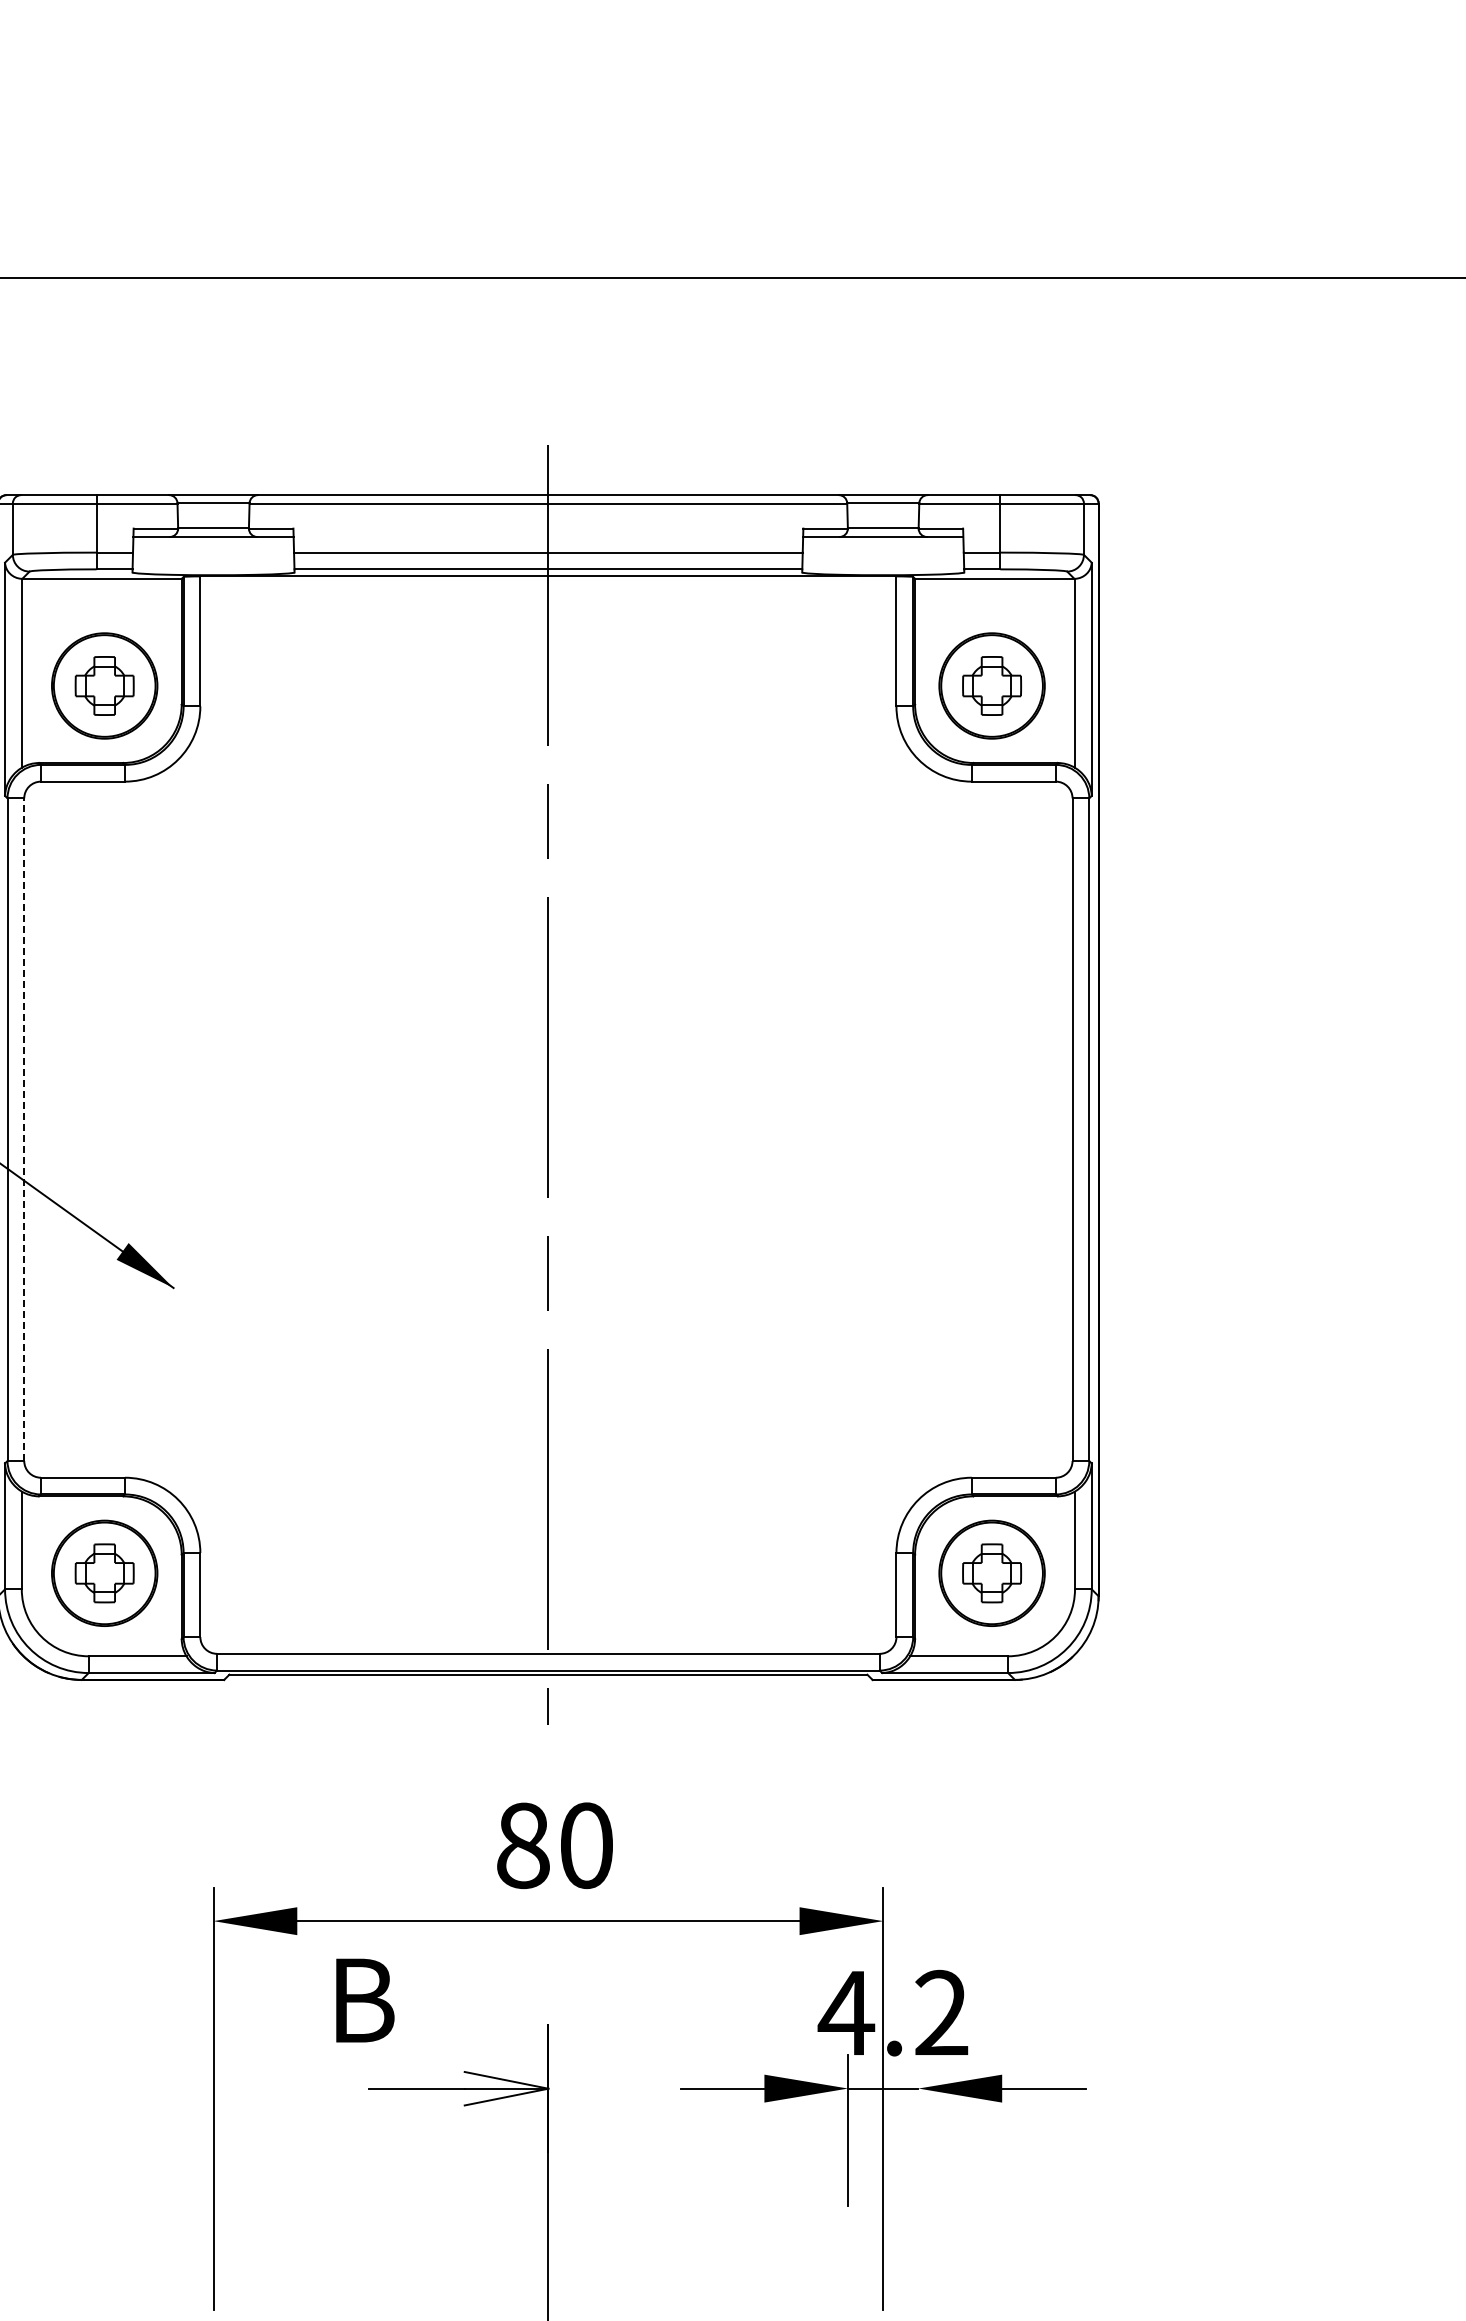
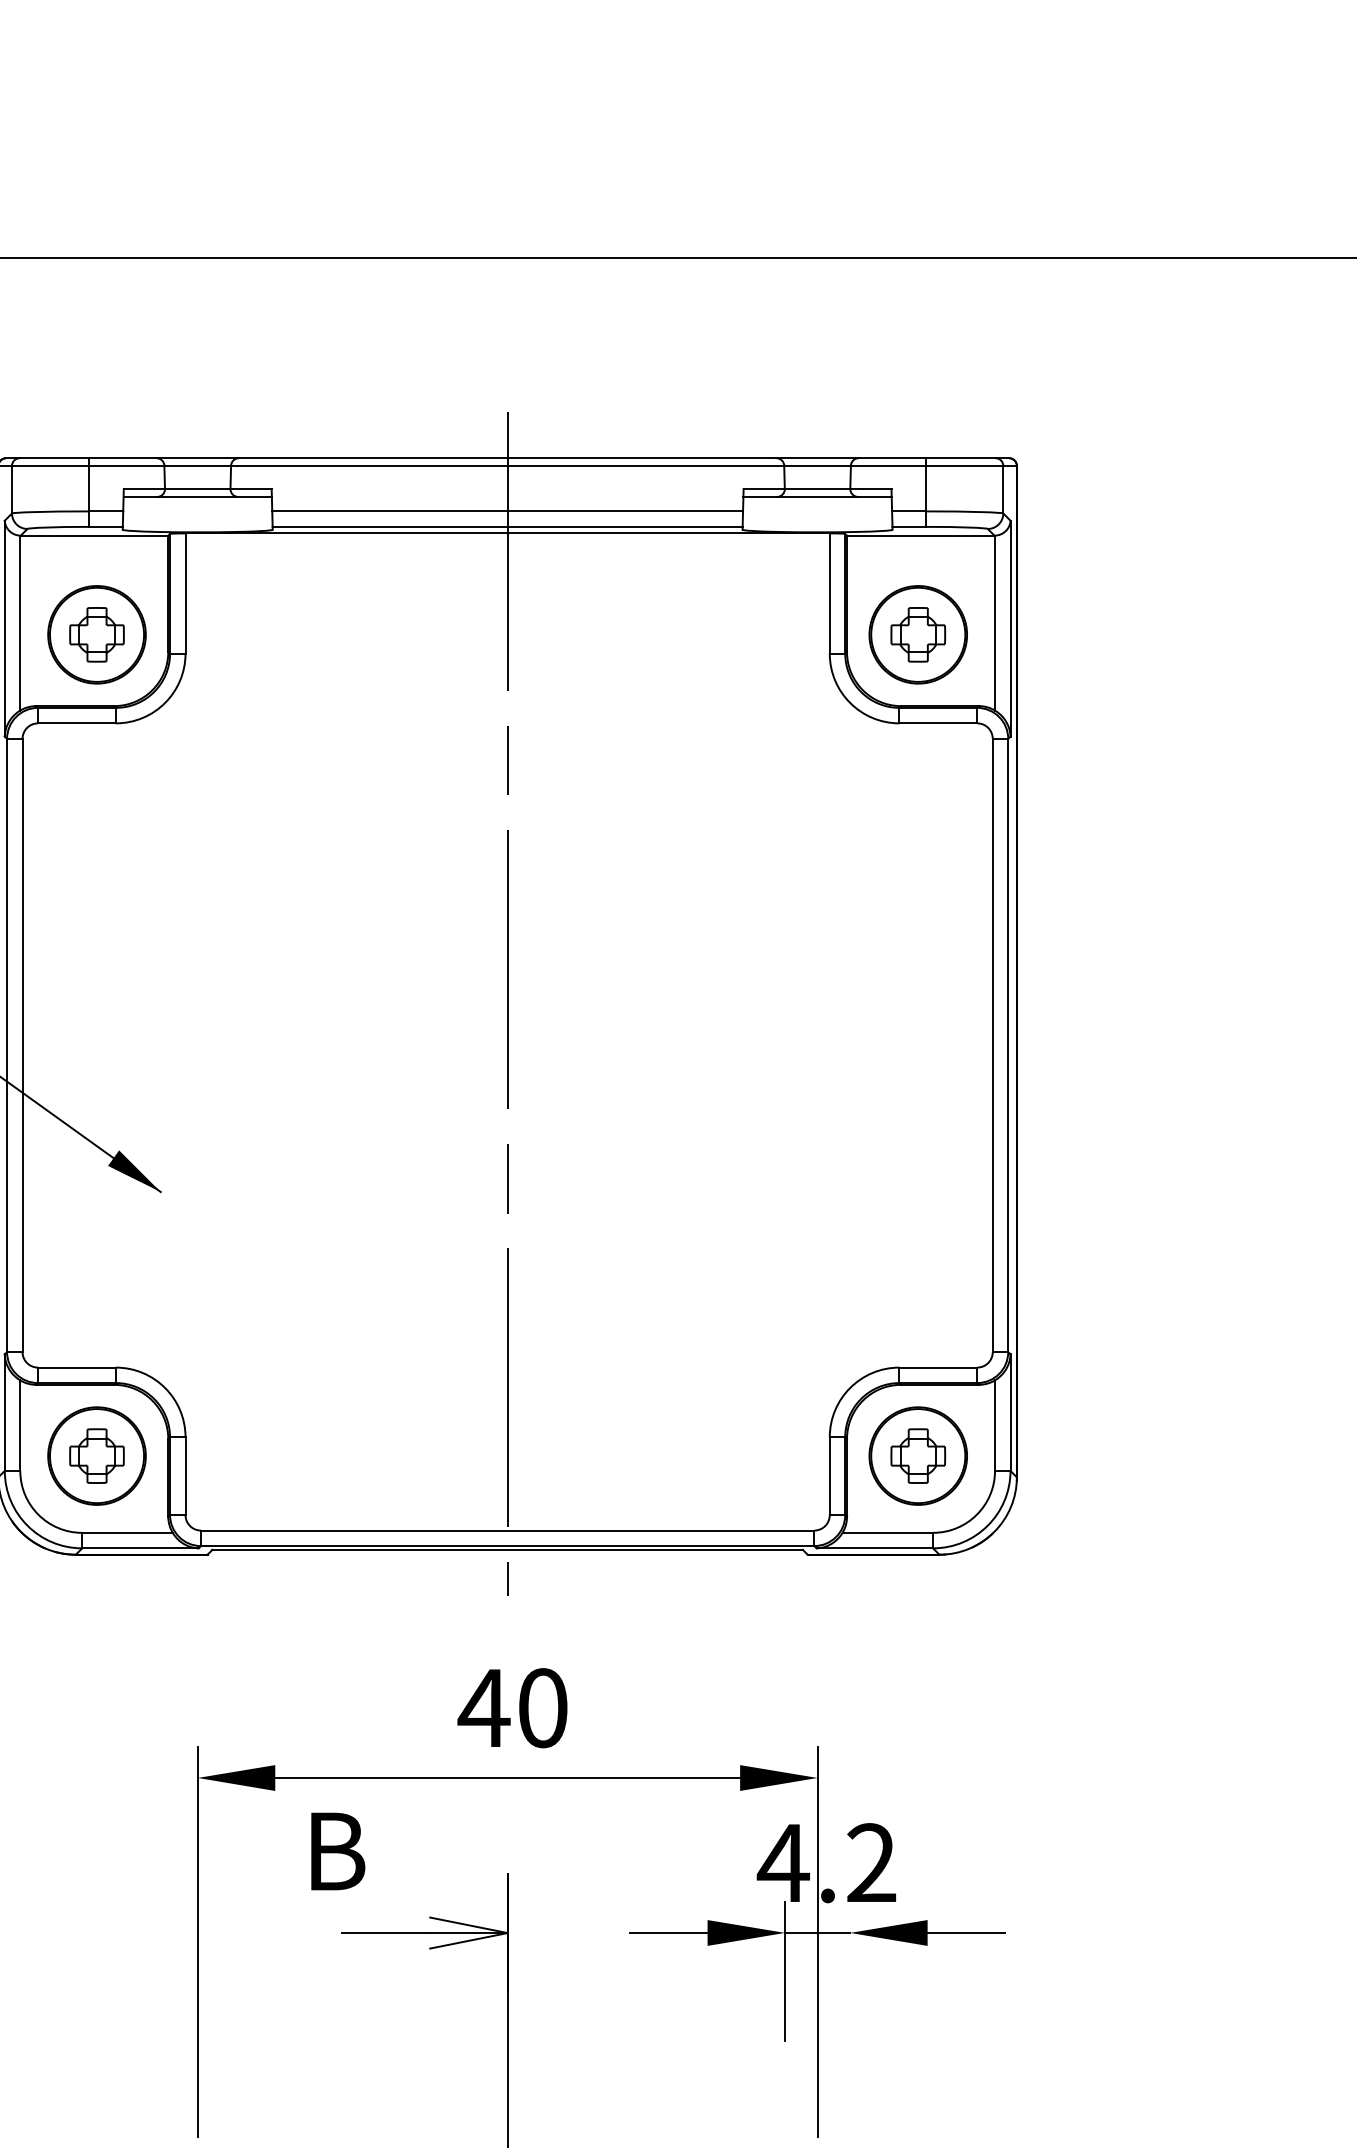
line: (24, 1129) -> (22, 1045), dashed -> solid
text: (522, 1845) -> (483, 1707), 80 -> 40

